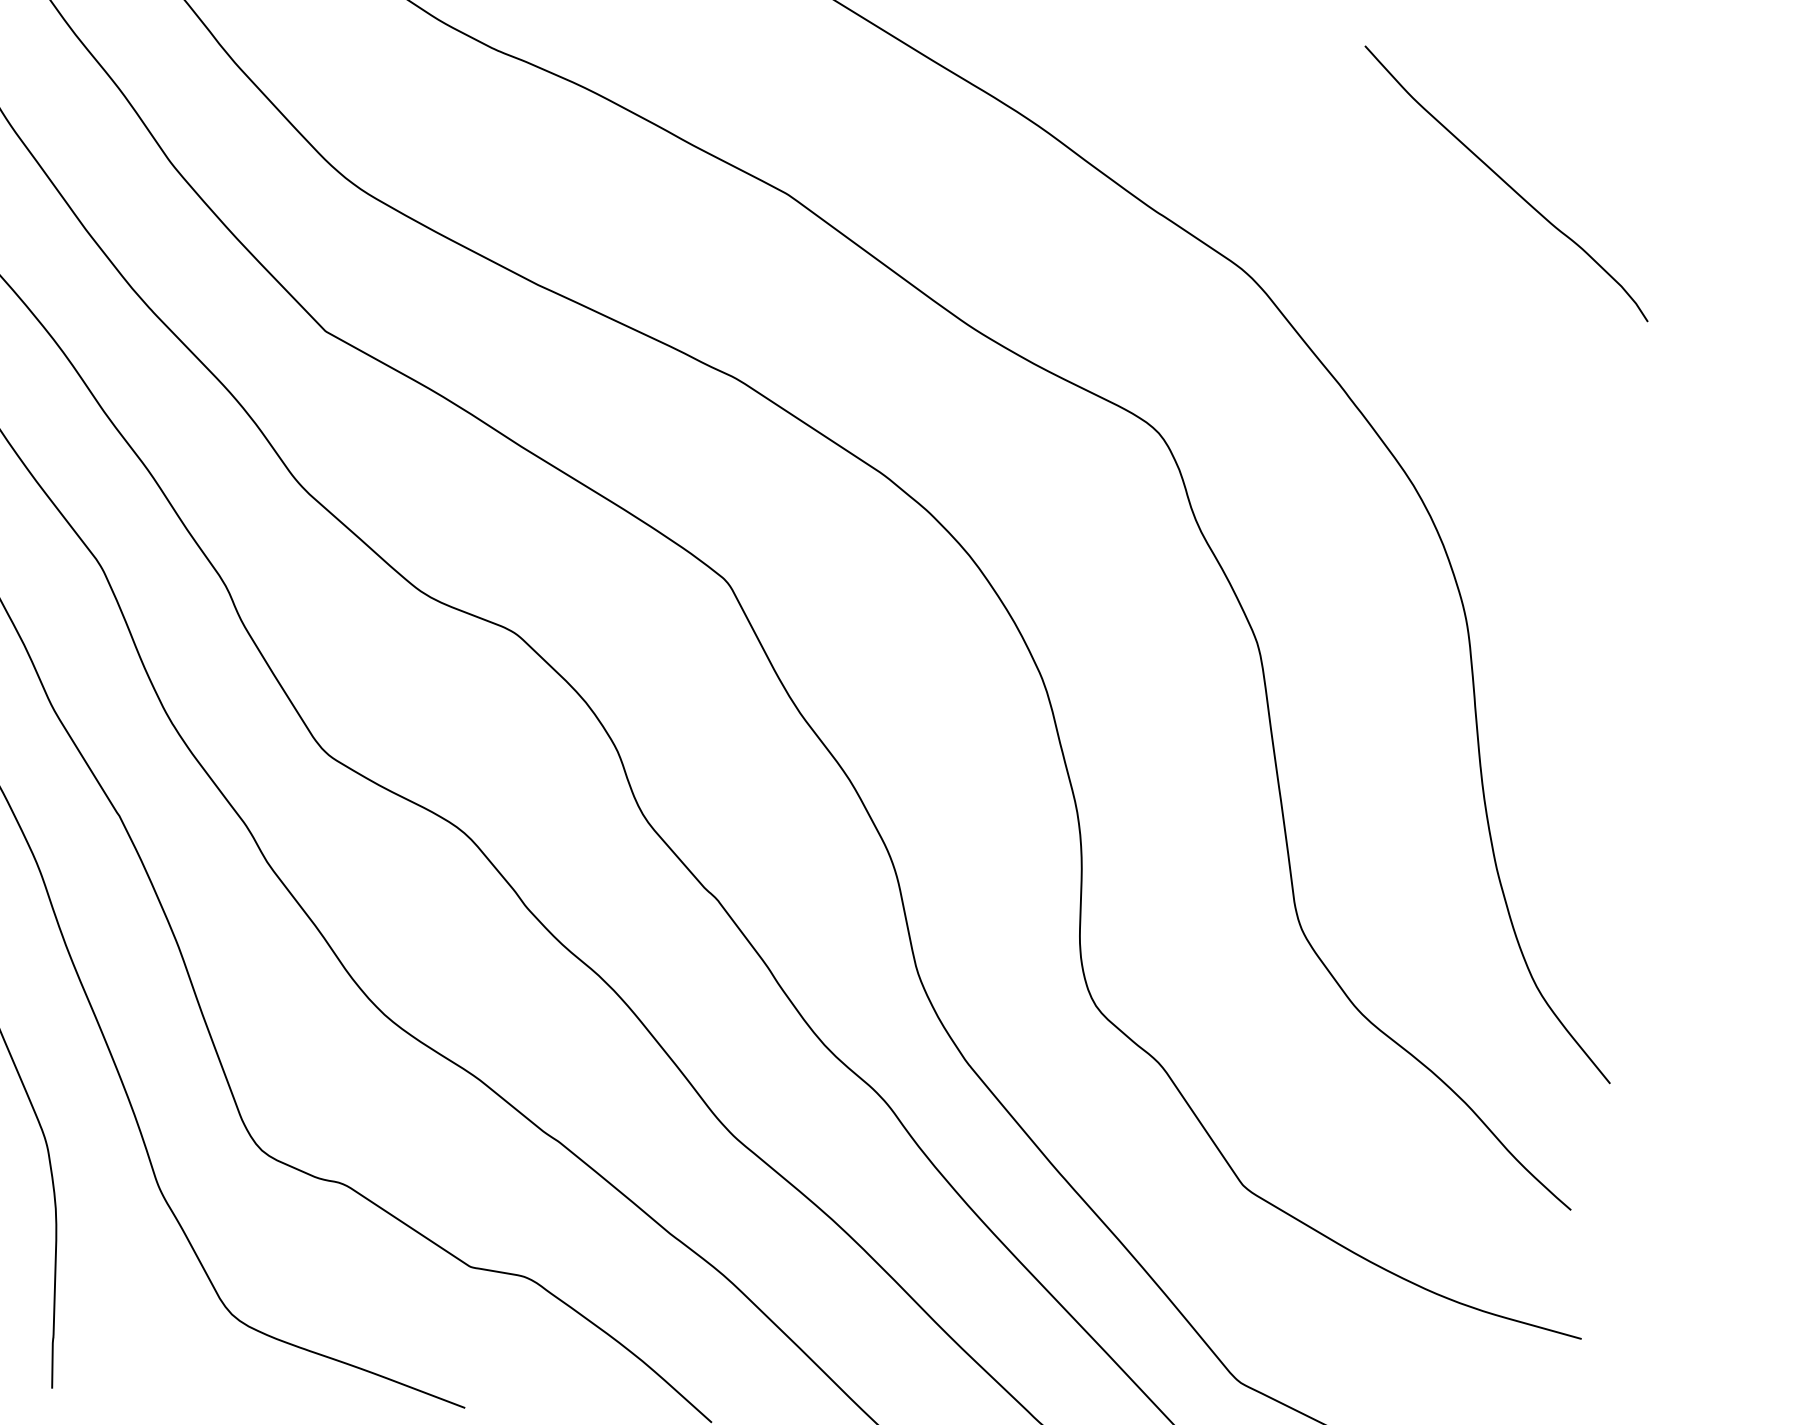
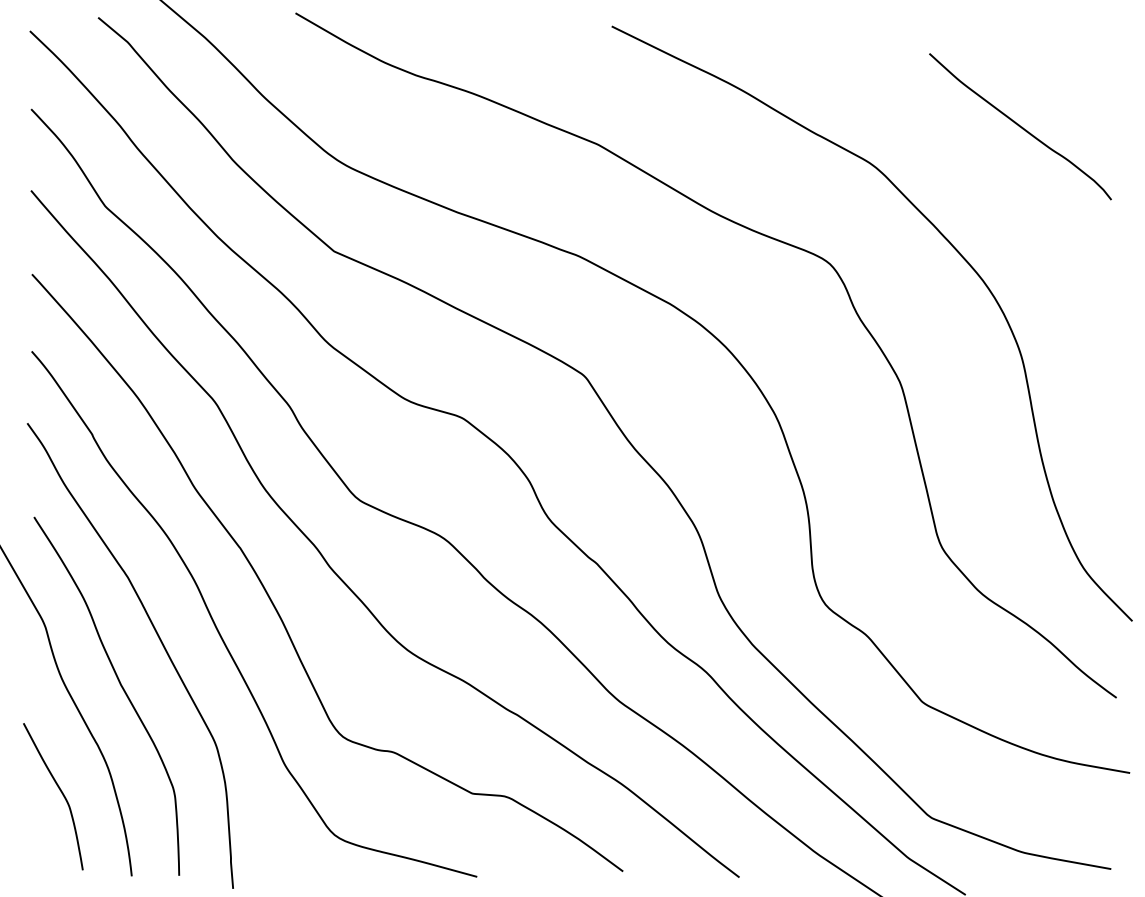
curve: (1506, 183) -> (1020, 126), moved

